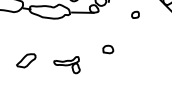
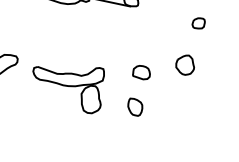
part: (132, 39) -> (185, 63), added
part: (66, 64) -> (66, 83), size x1.67
part: (108, 69) -> (135, 106), added

